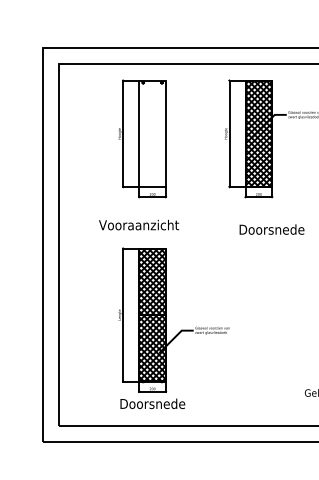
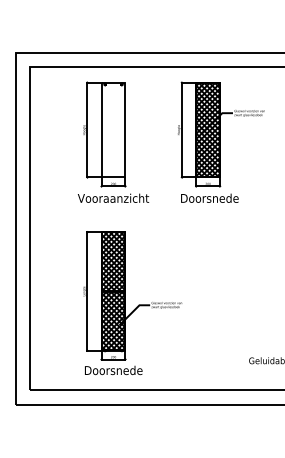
text: (139, 224) -> (113, 197), moved
text: (271, 228) -> (209, 197), moved

